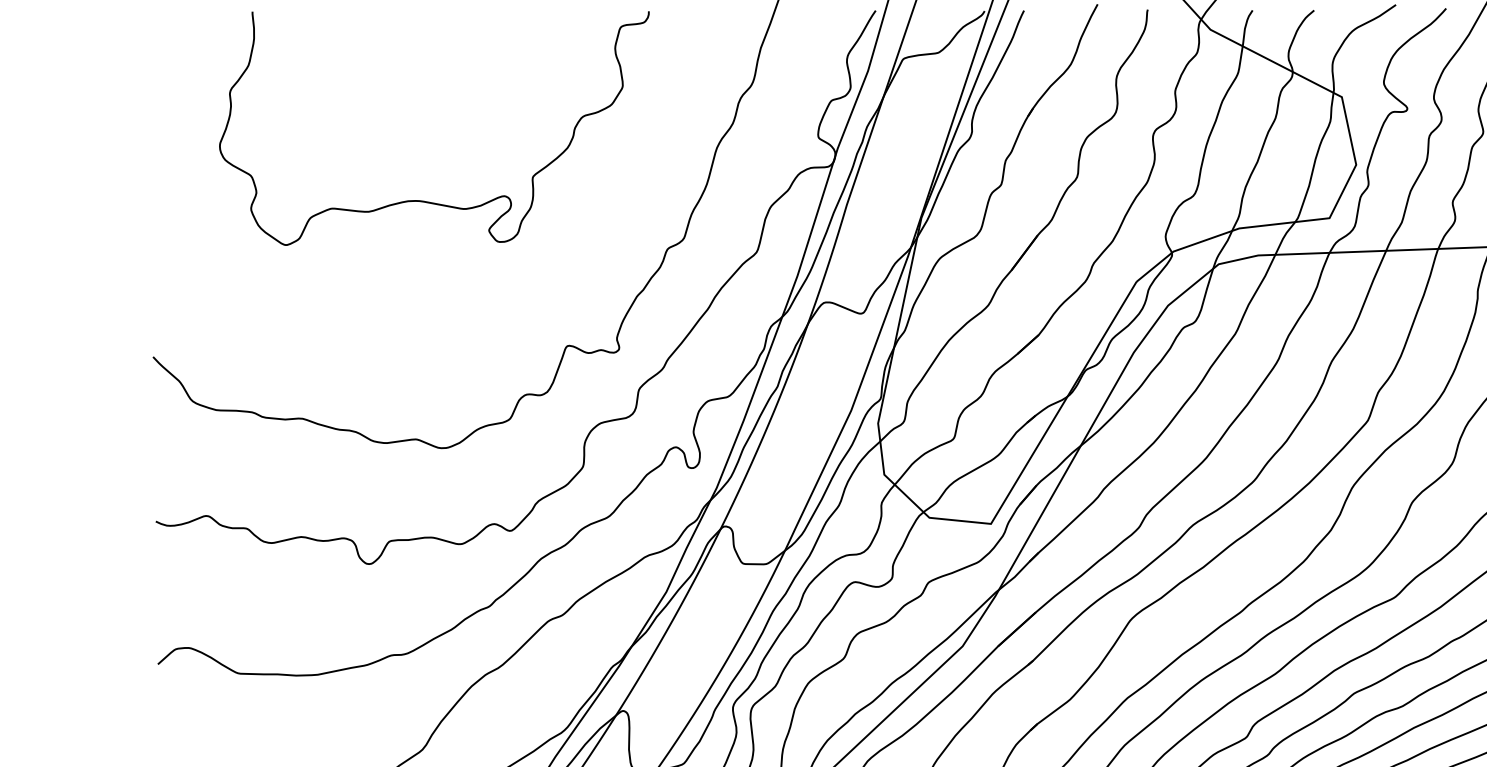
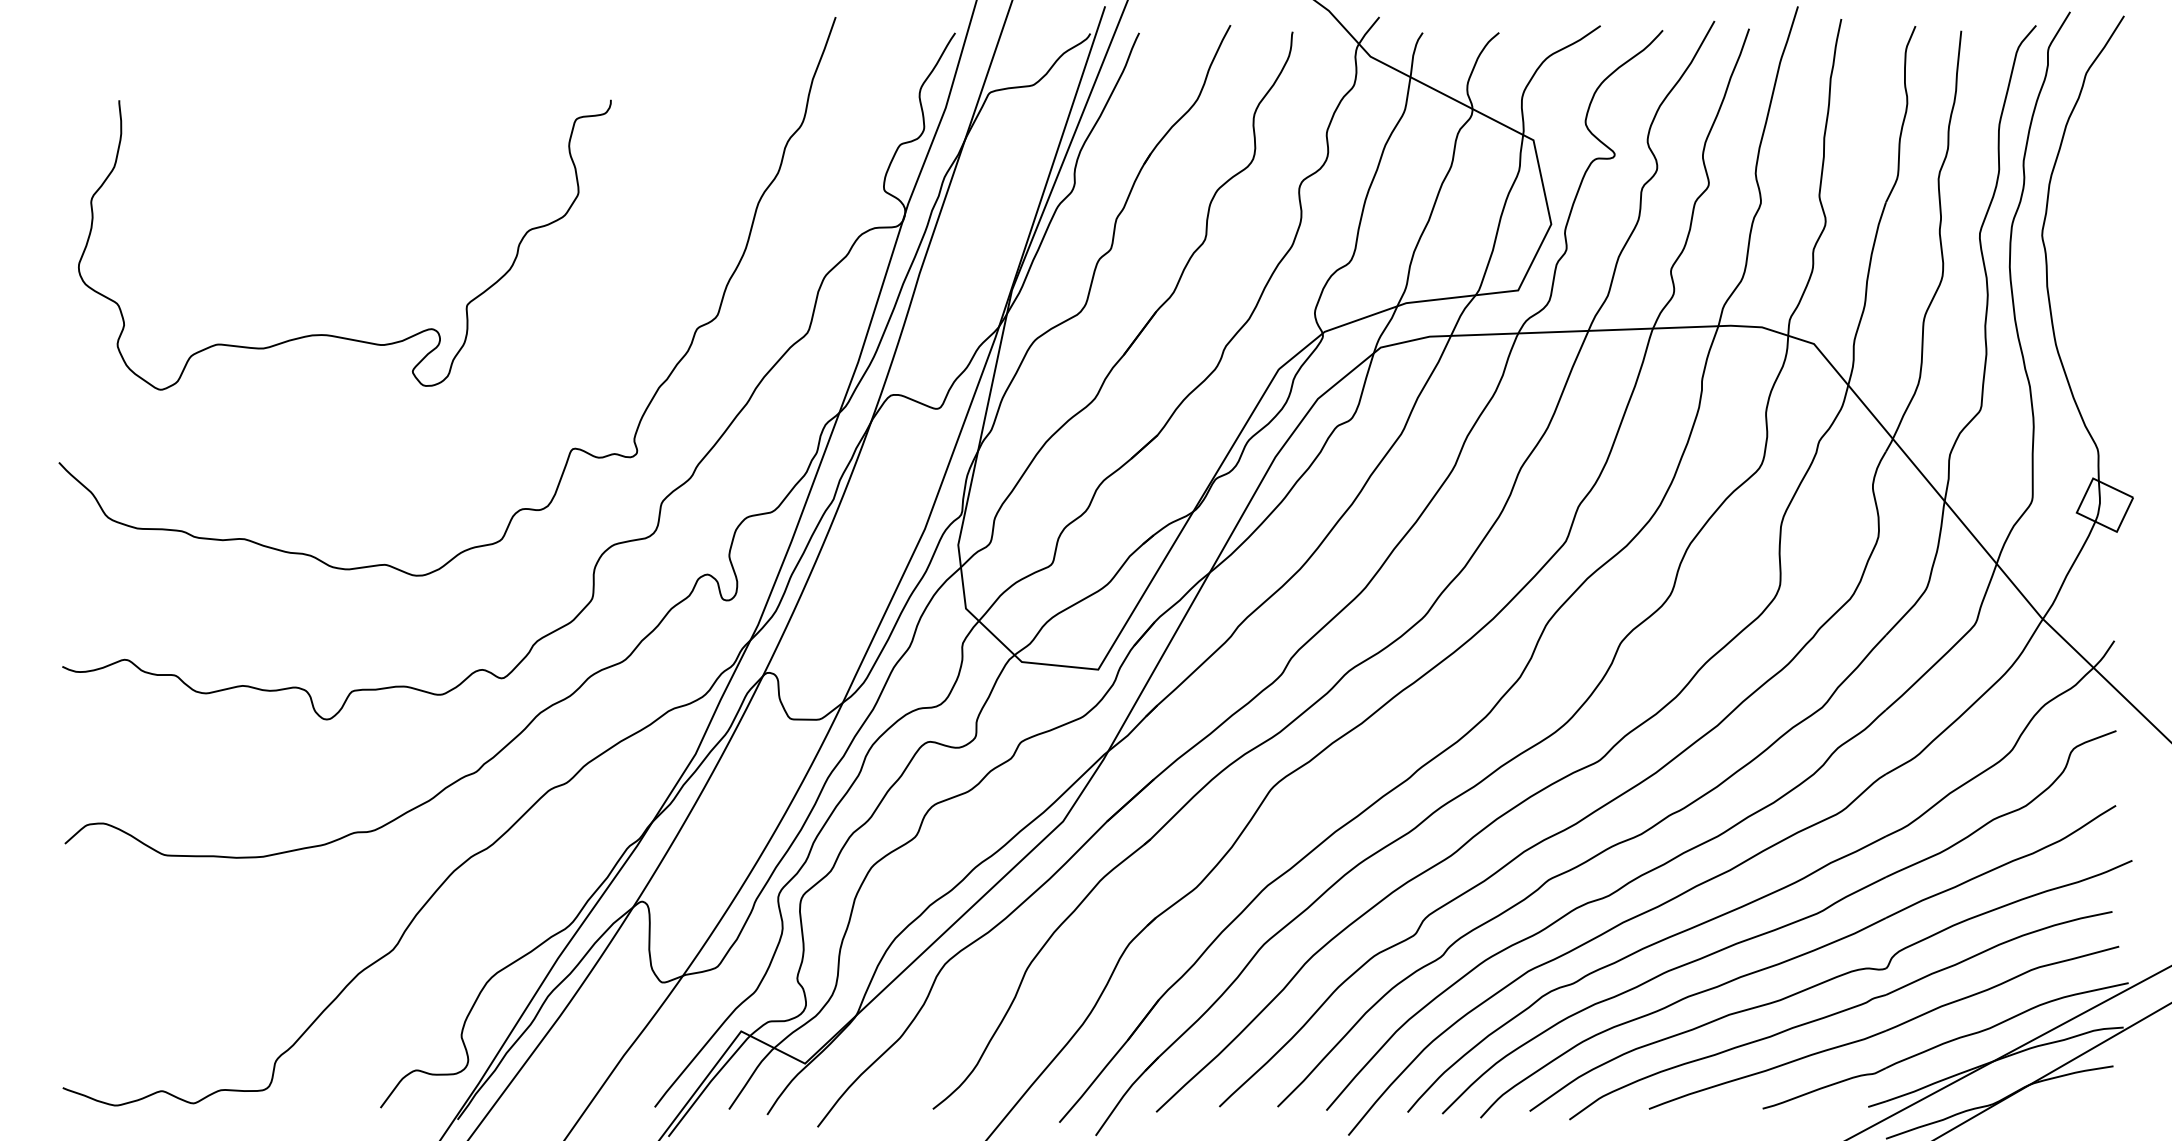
curve: (422, 200) -> (330, 334), moved

